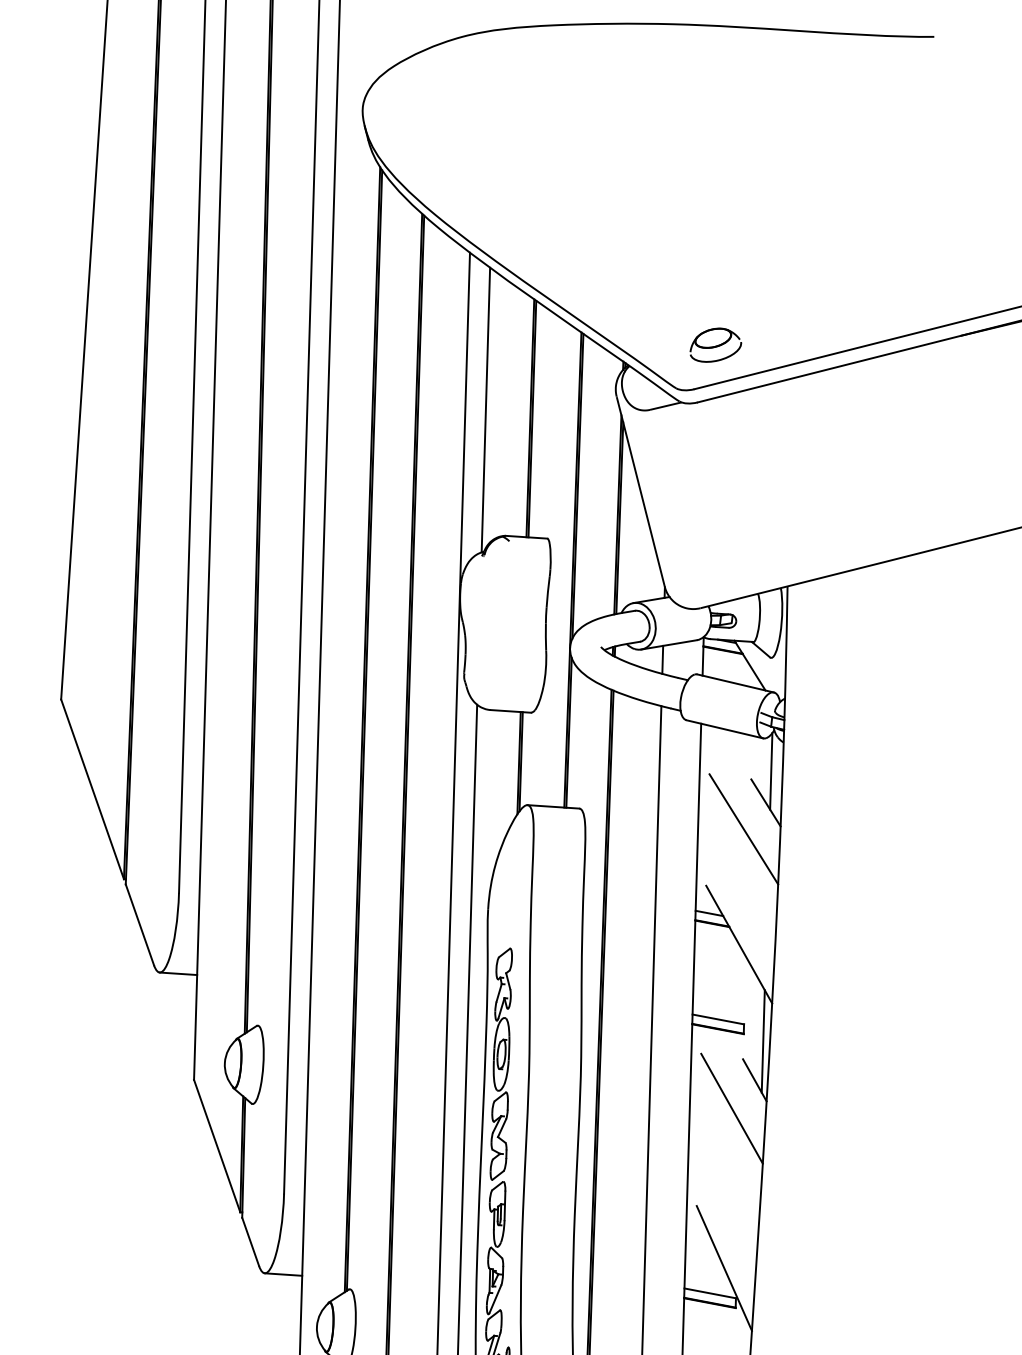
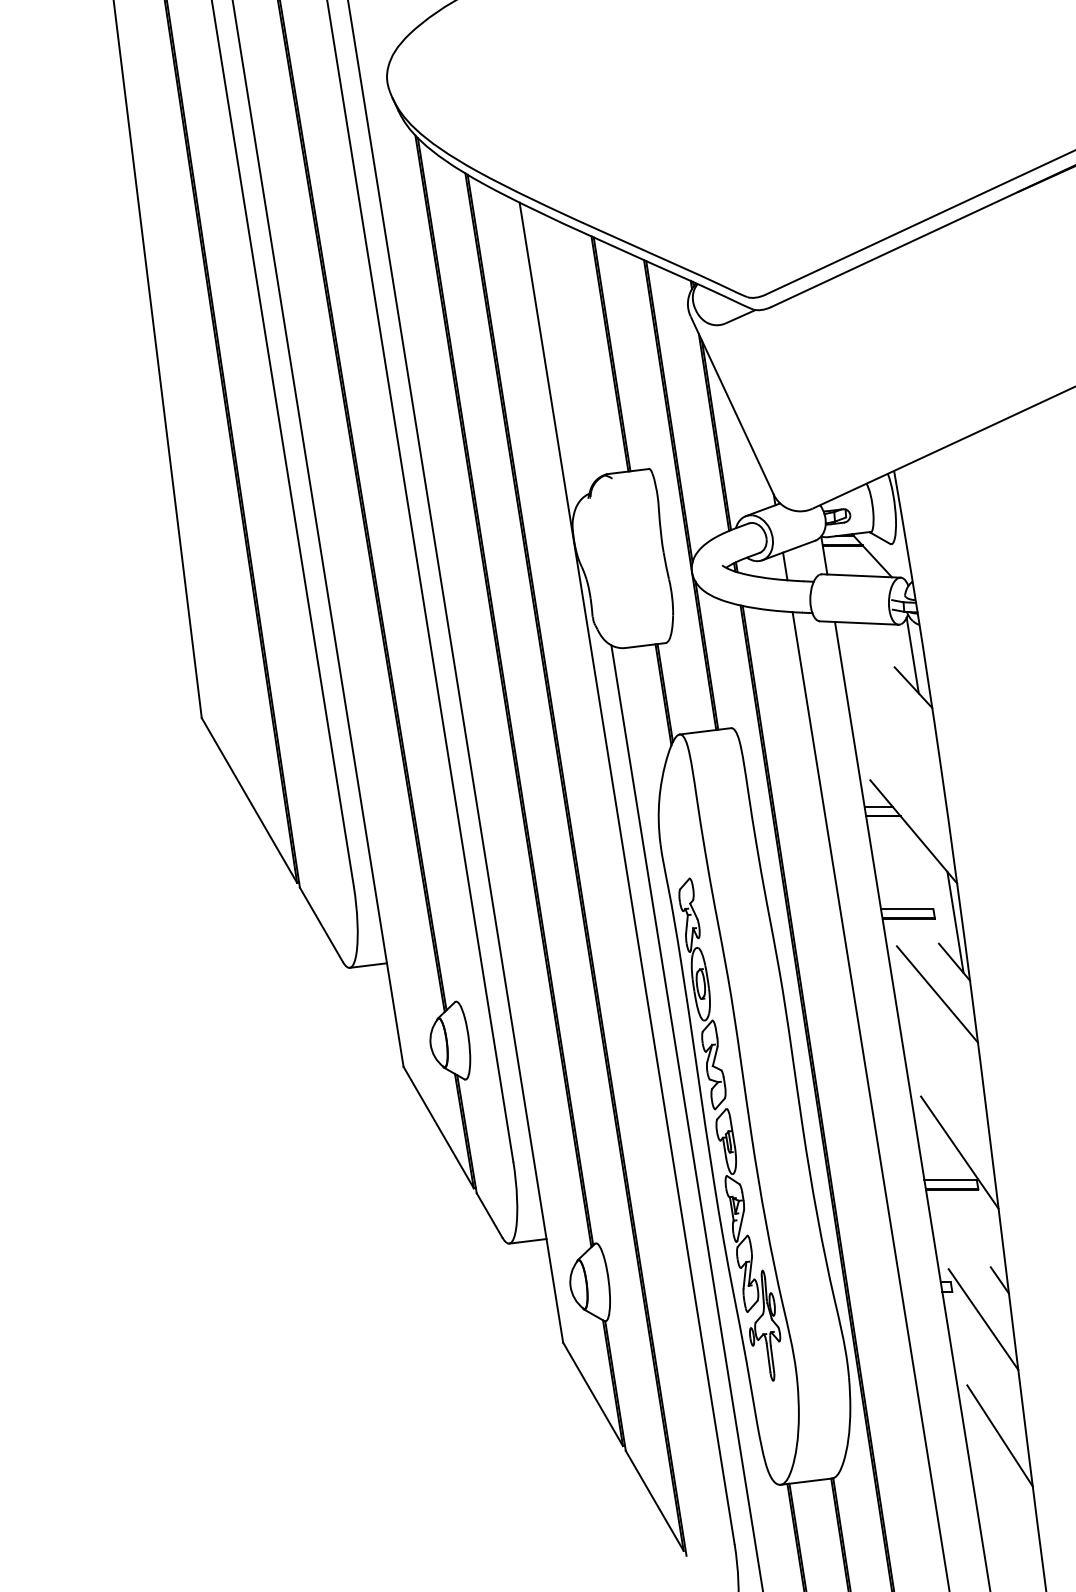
part: (715, 346) -> (778, 248), removed
line: (485, 409) -> (564, 353), removed
line: (743, 829) -> (896, 717), removed

